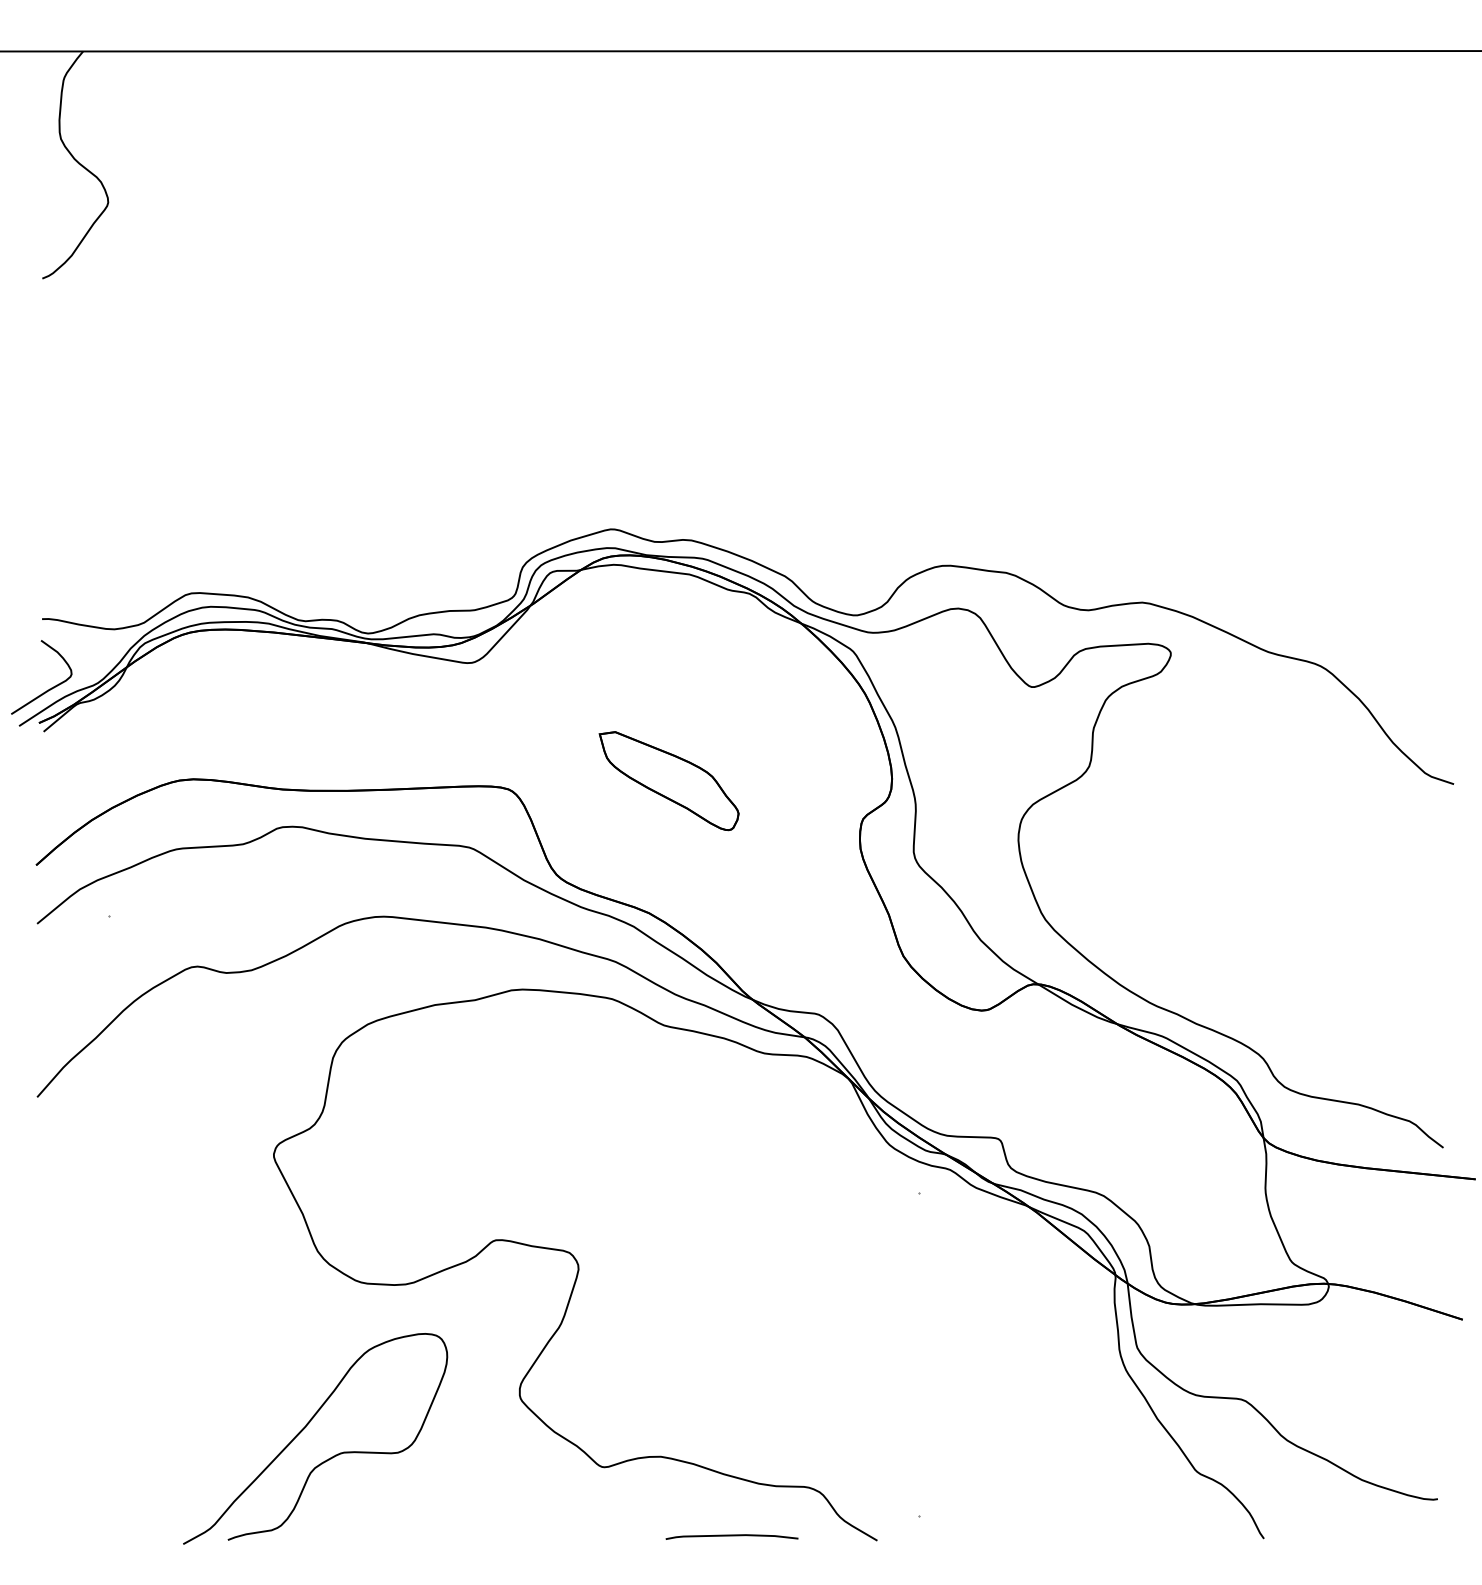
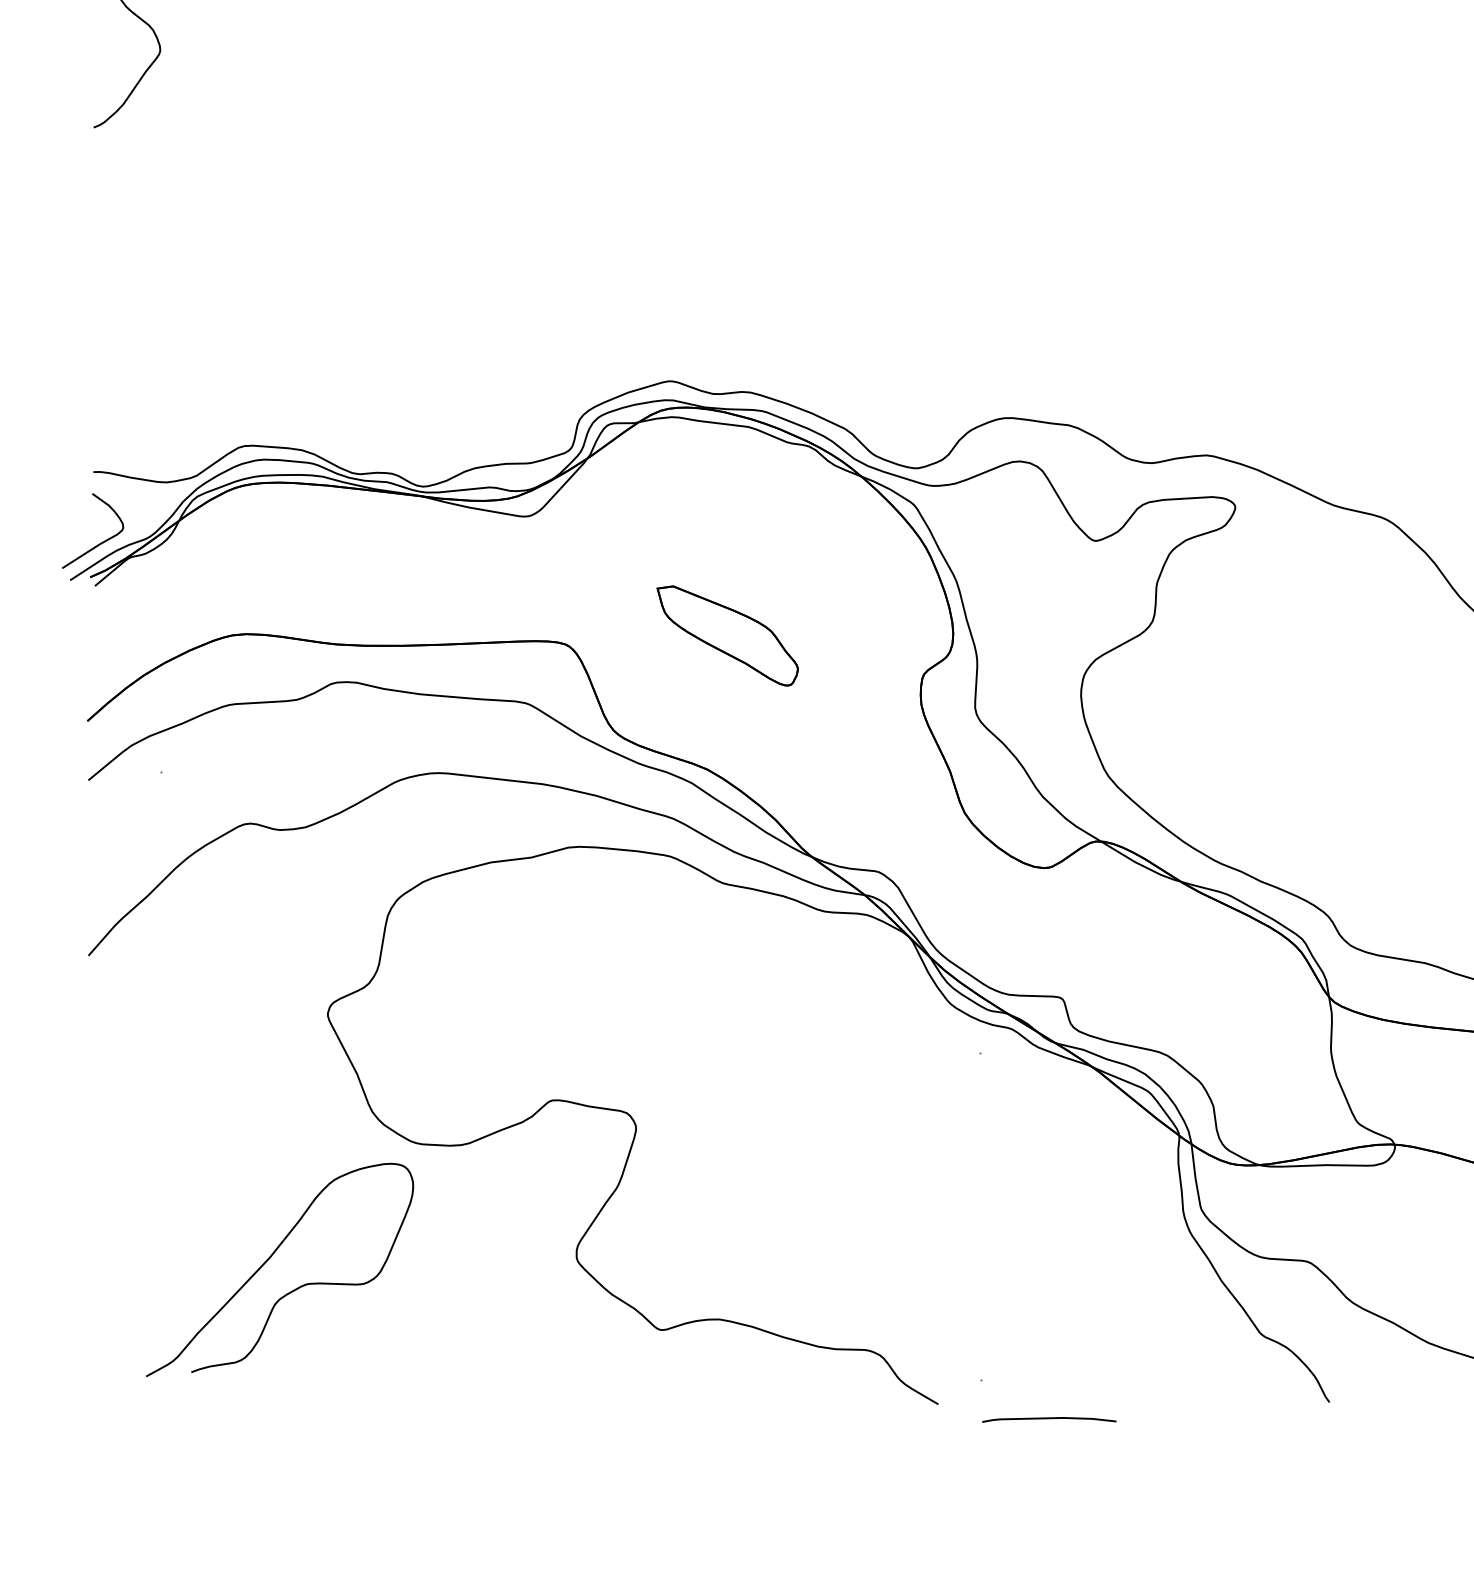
curve: (305, 1428) -> (269, 1259), moved
curve: (731, 1536) -> (1048, 1419), moved

